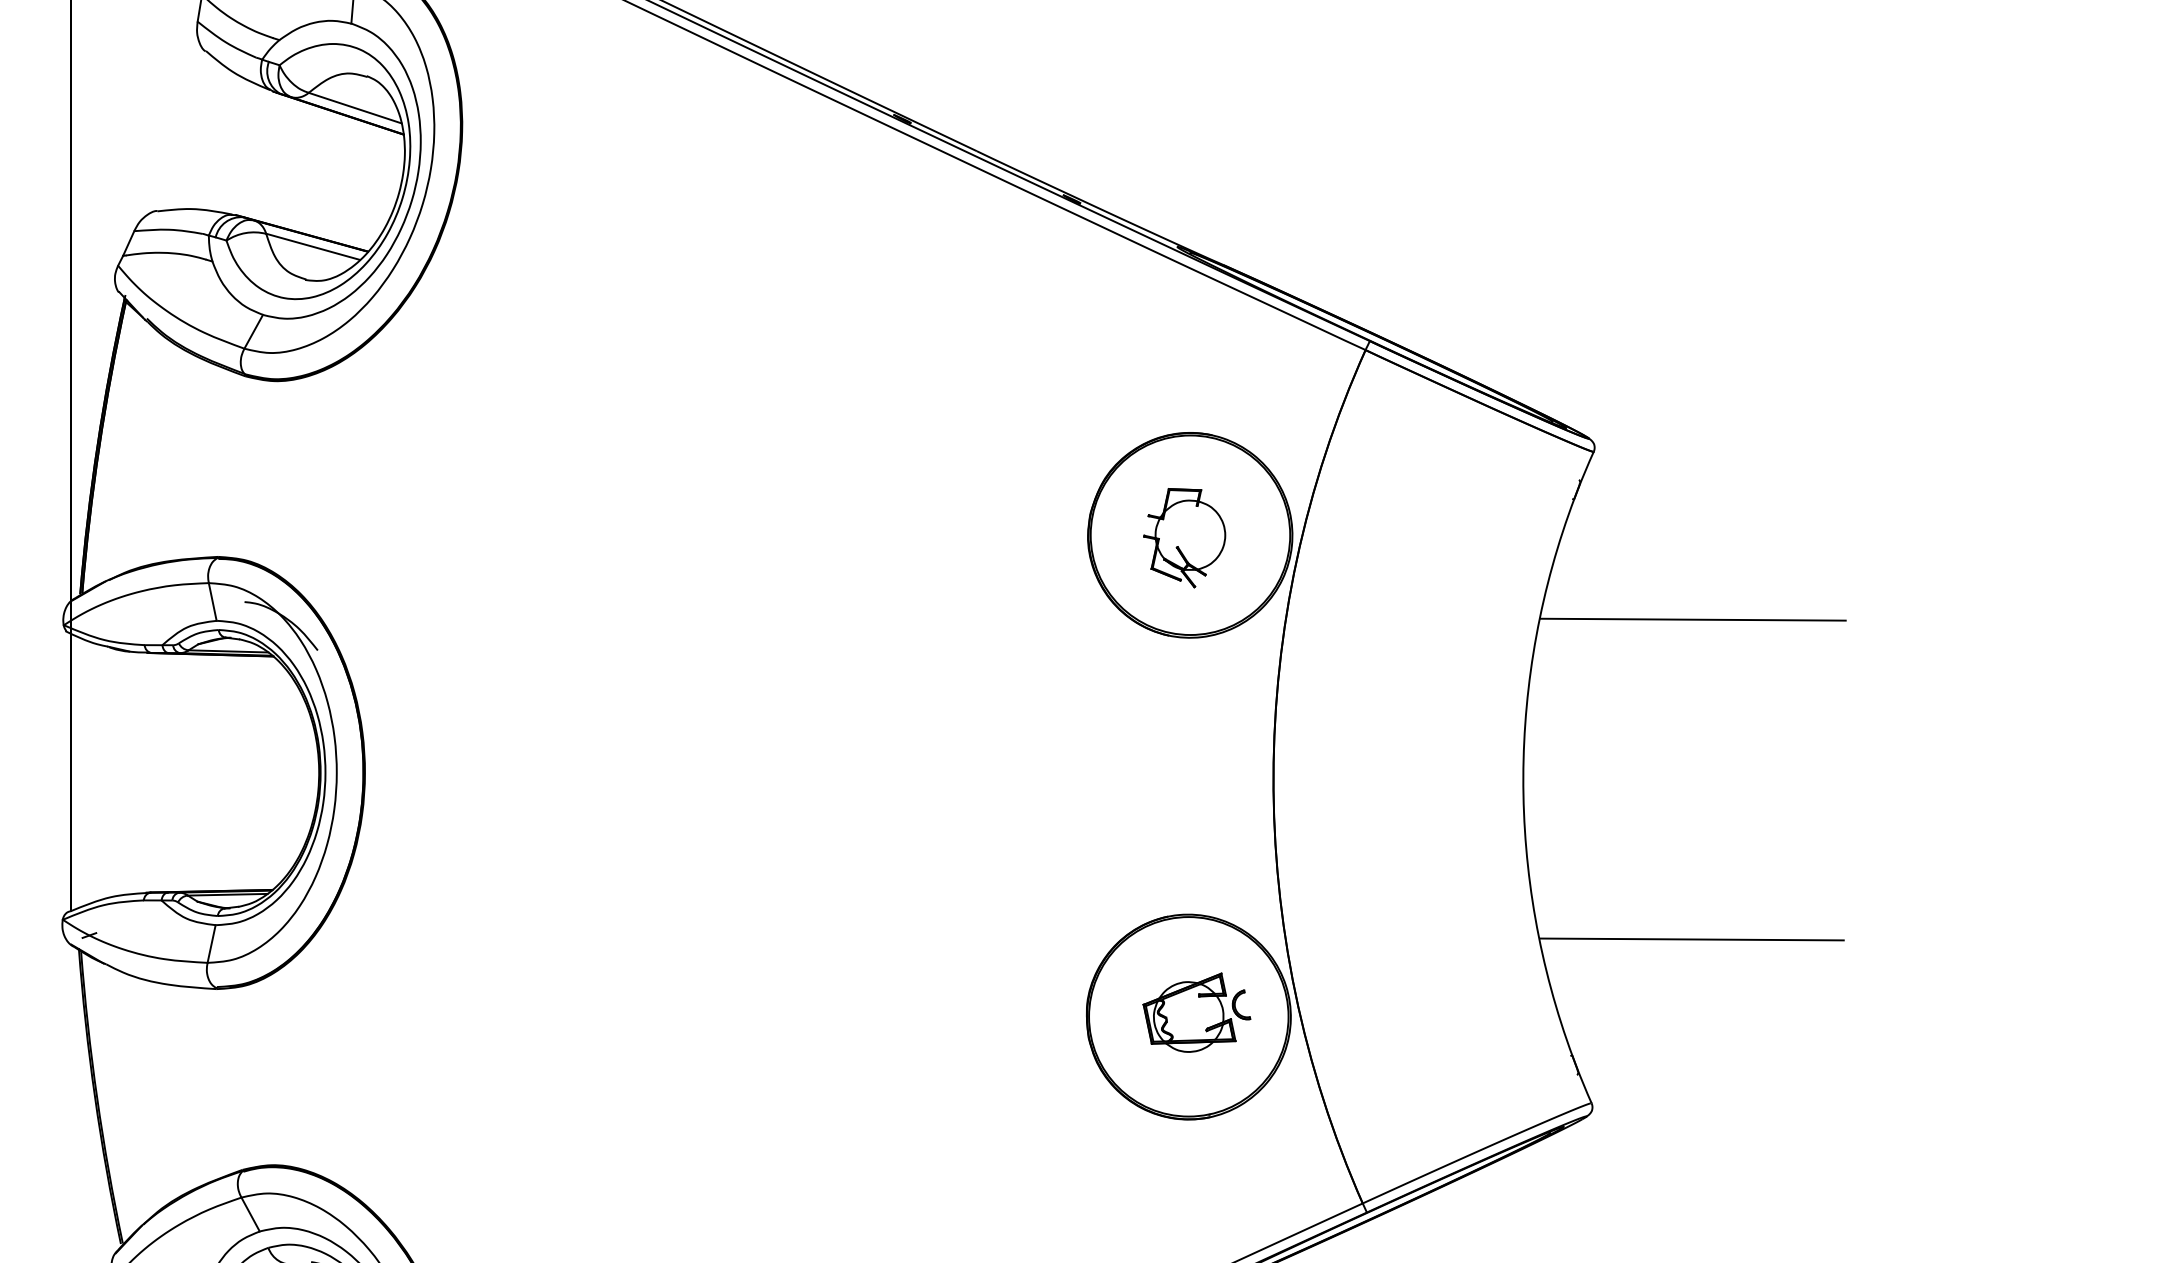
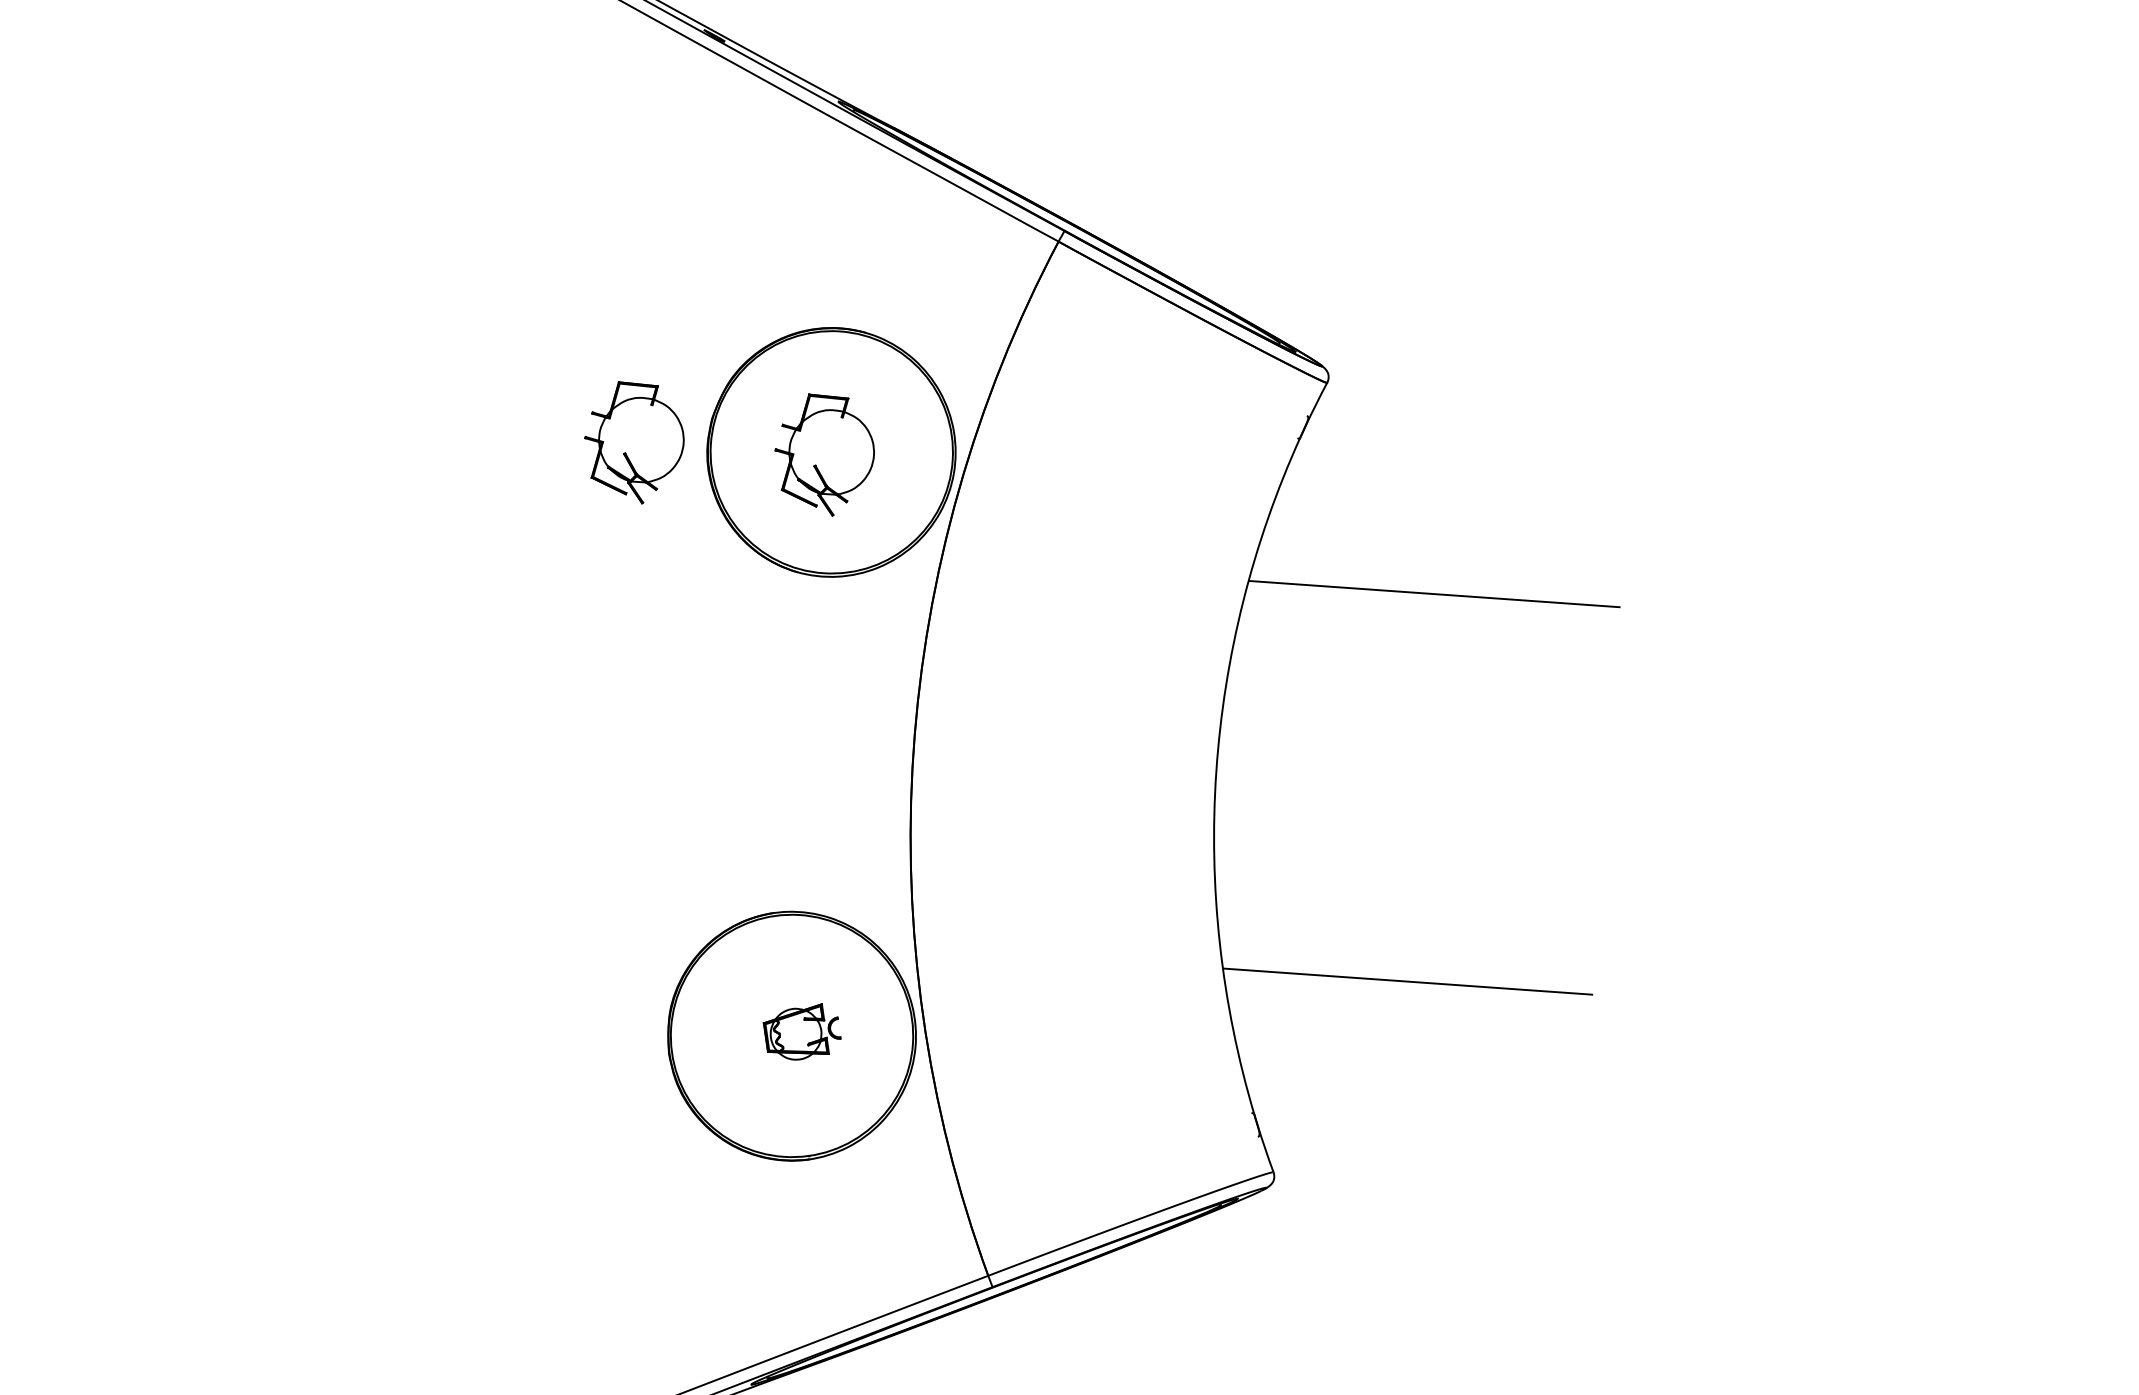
part: (1027, 538) -> (634, 443), added
part: (1196, 1012) -> (801, 1031), size x0.6

